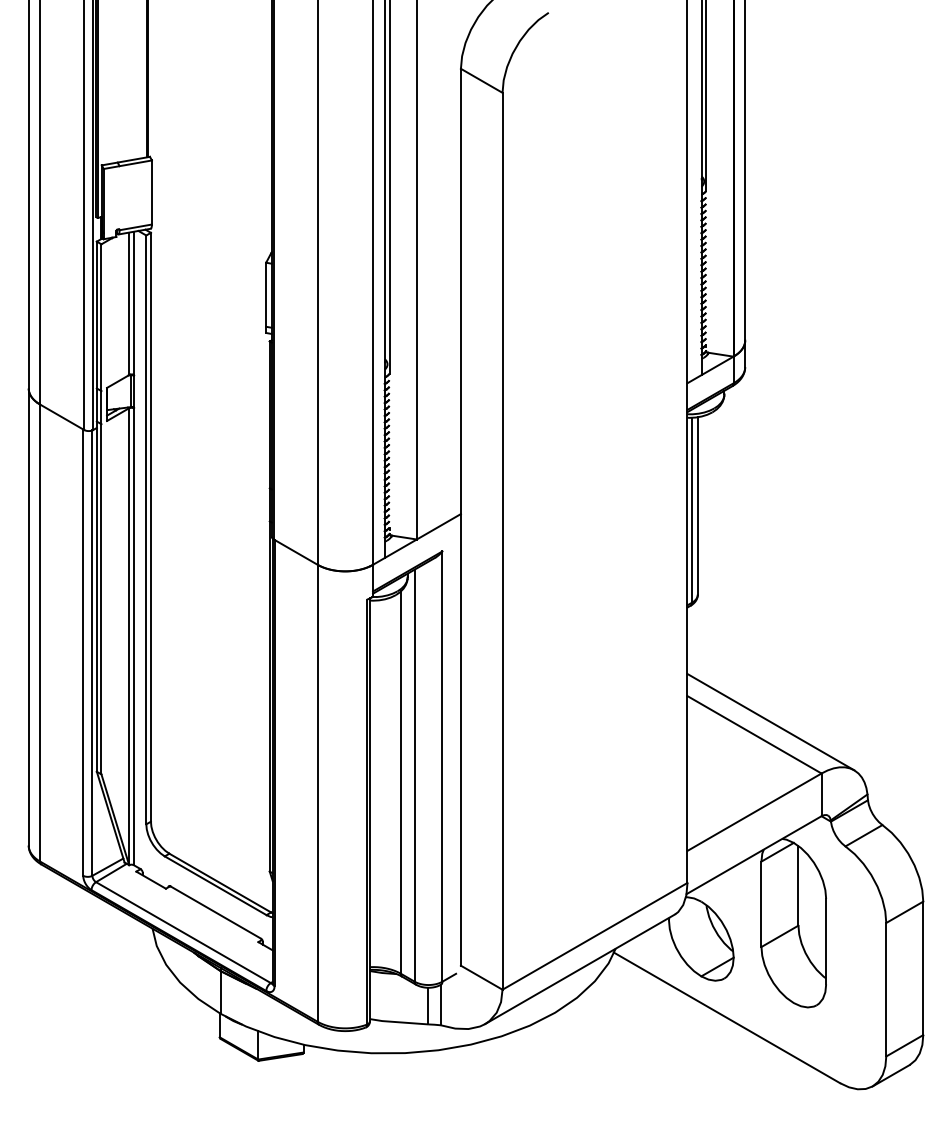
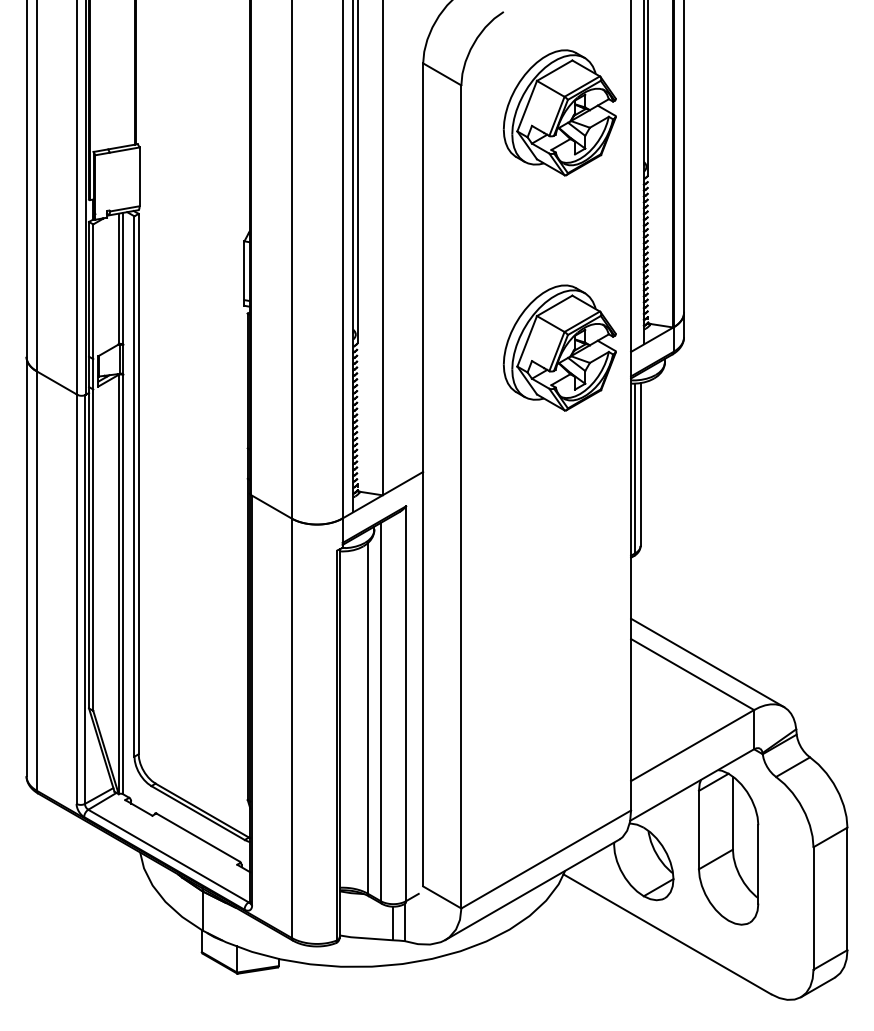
part: (609, 122) -> (559, 112), added
part: (609, 379) -> (559, 348), added

